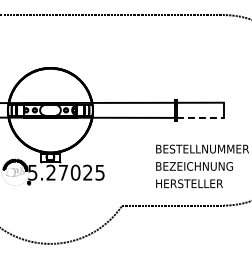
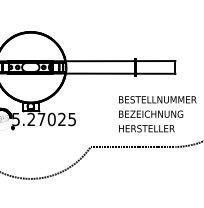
line: (200, 117) -> (156, 73), dashed -> solid

